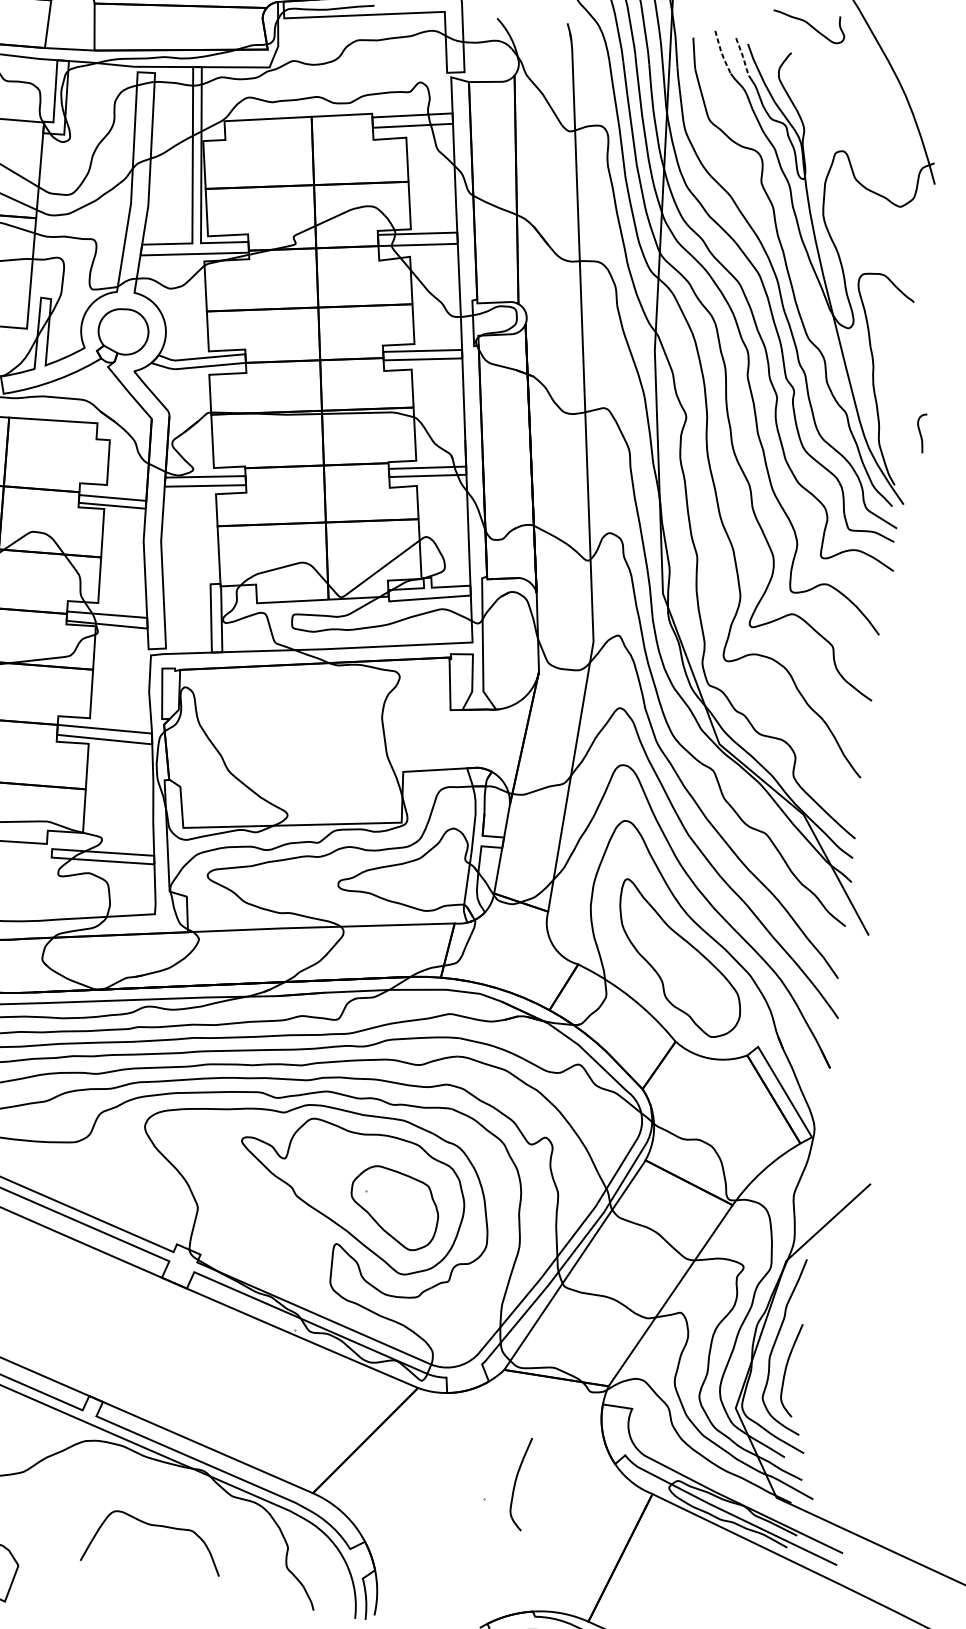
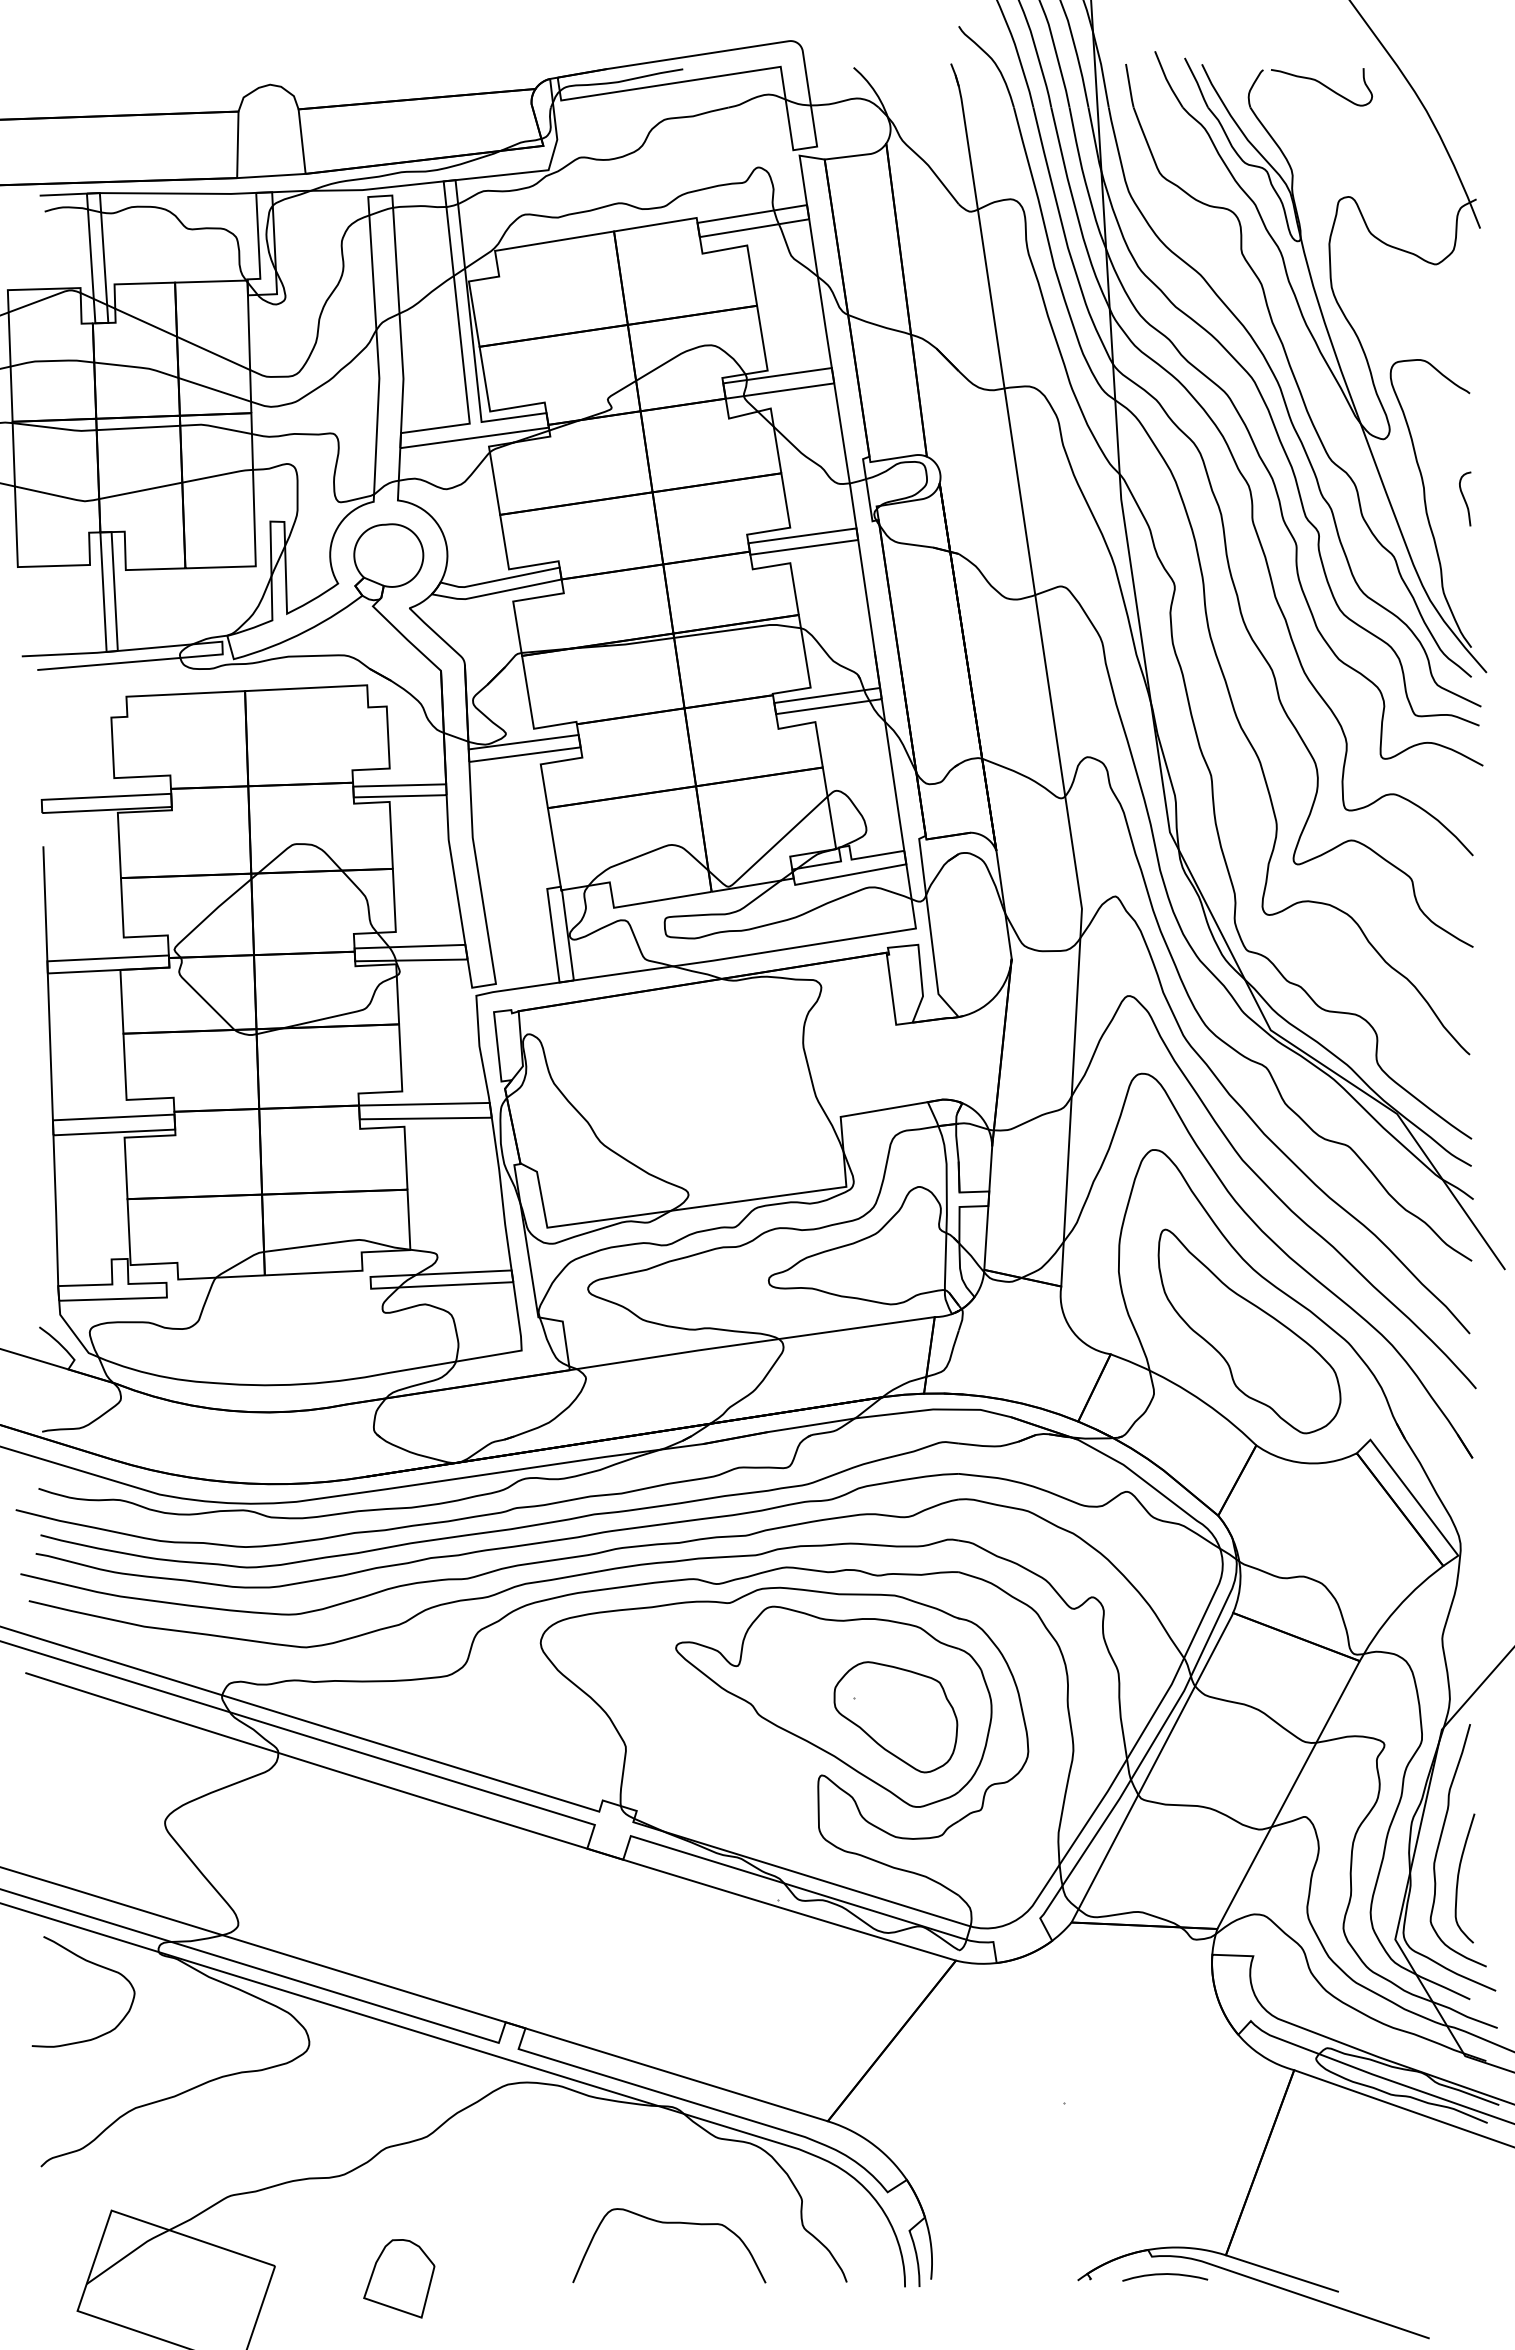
curve: (809, 25) -> (1322, 85), moved
line: (721, 52) -> (1167, 80), dashed -> solid
line: (743, 56) -> (1197, 82), dashed -> solid
curve: (921, 432) -> (1465, 498), moved
curve: (516, 1481) -> (1105, 2073), removed
curve: (154, 1525) -> (669, 2223), moved

